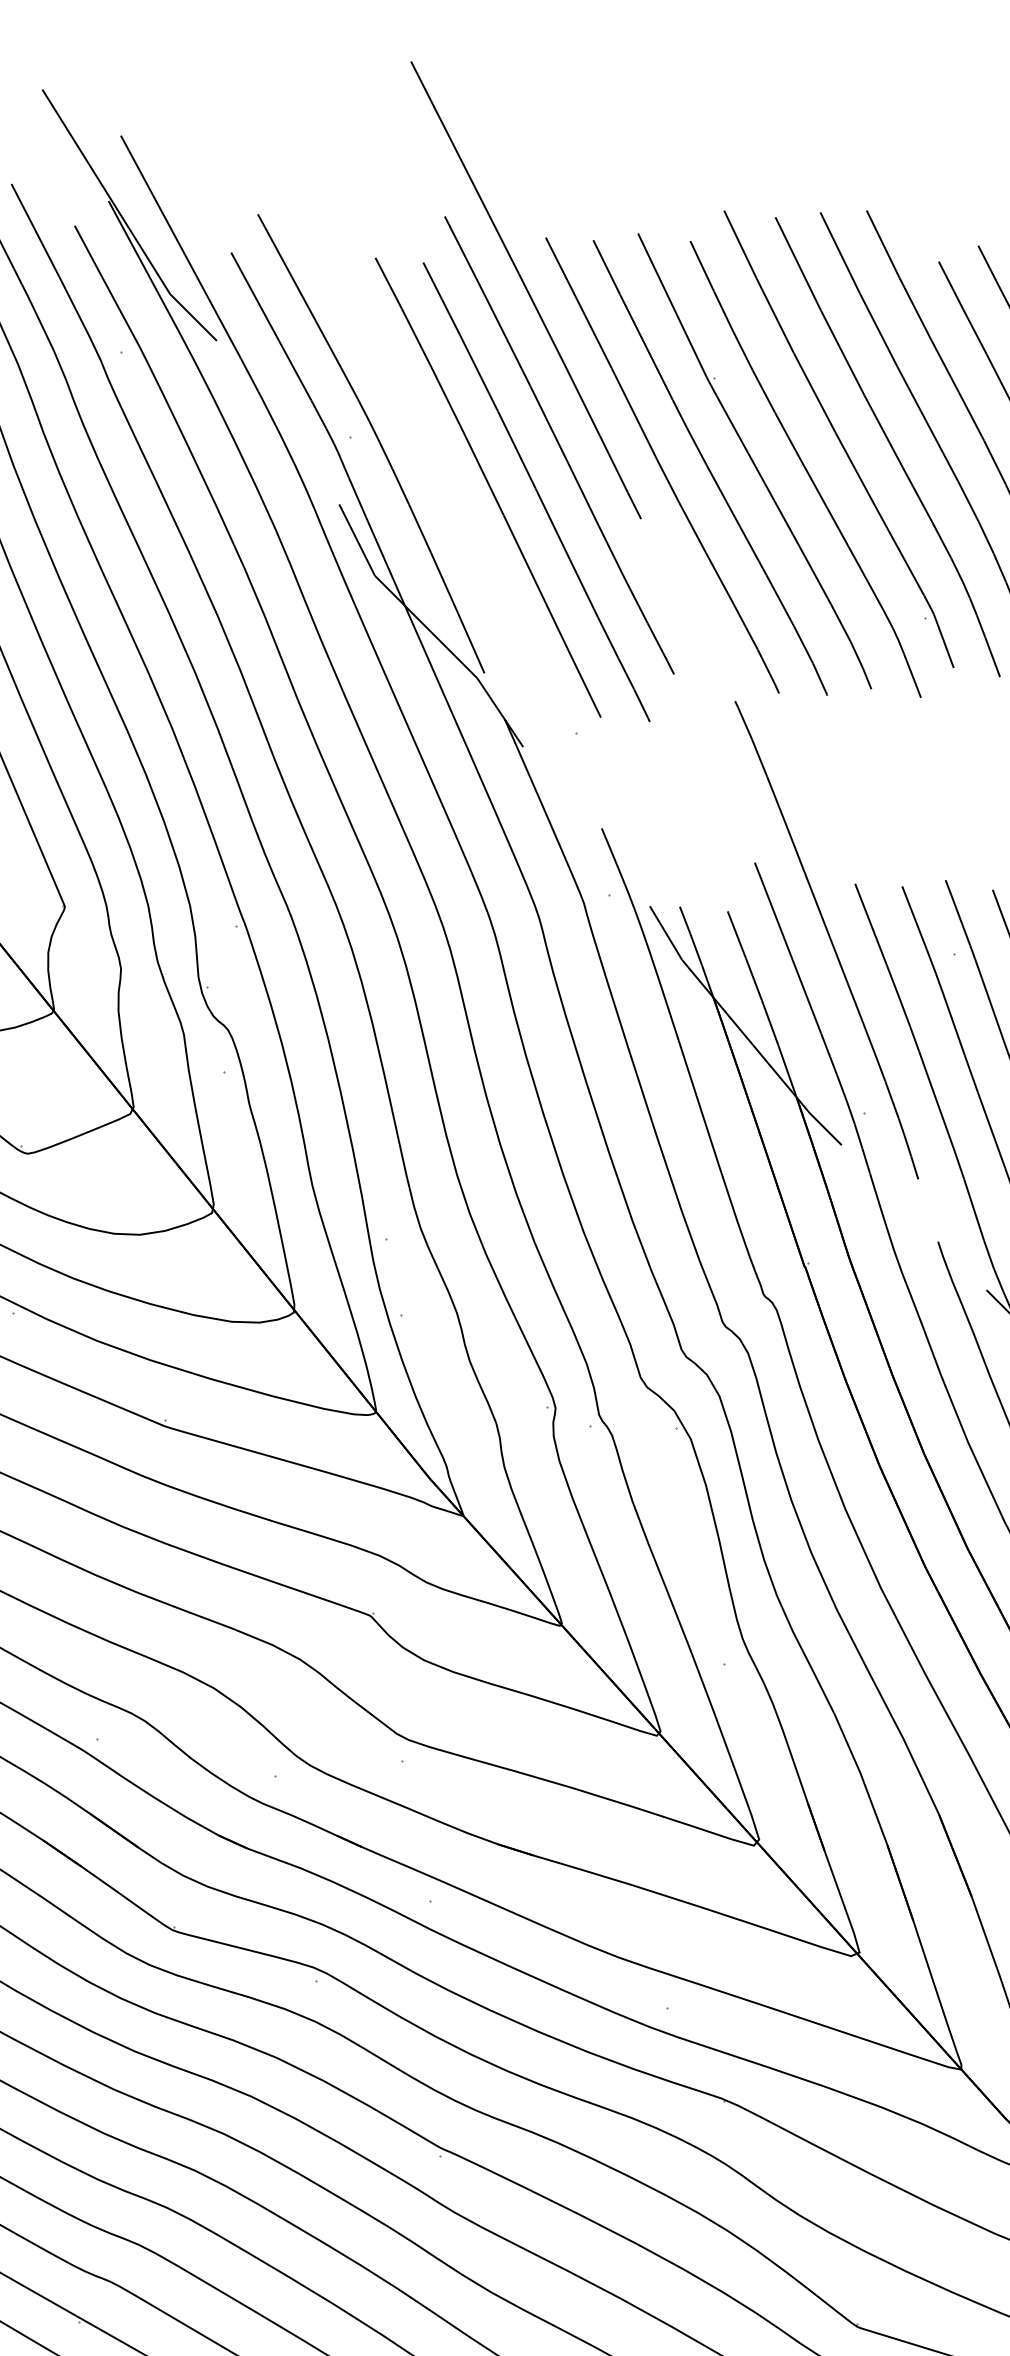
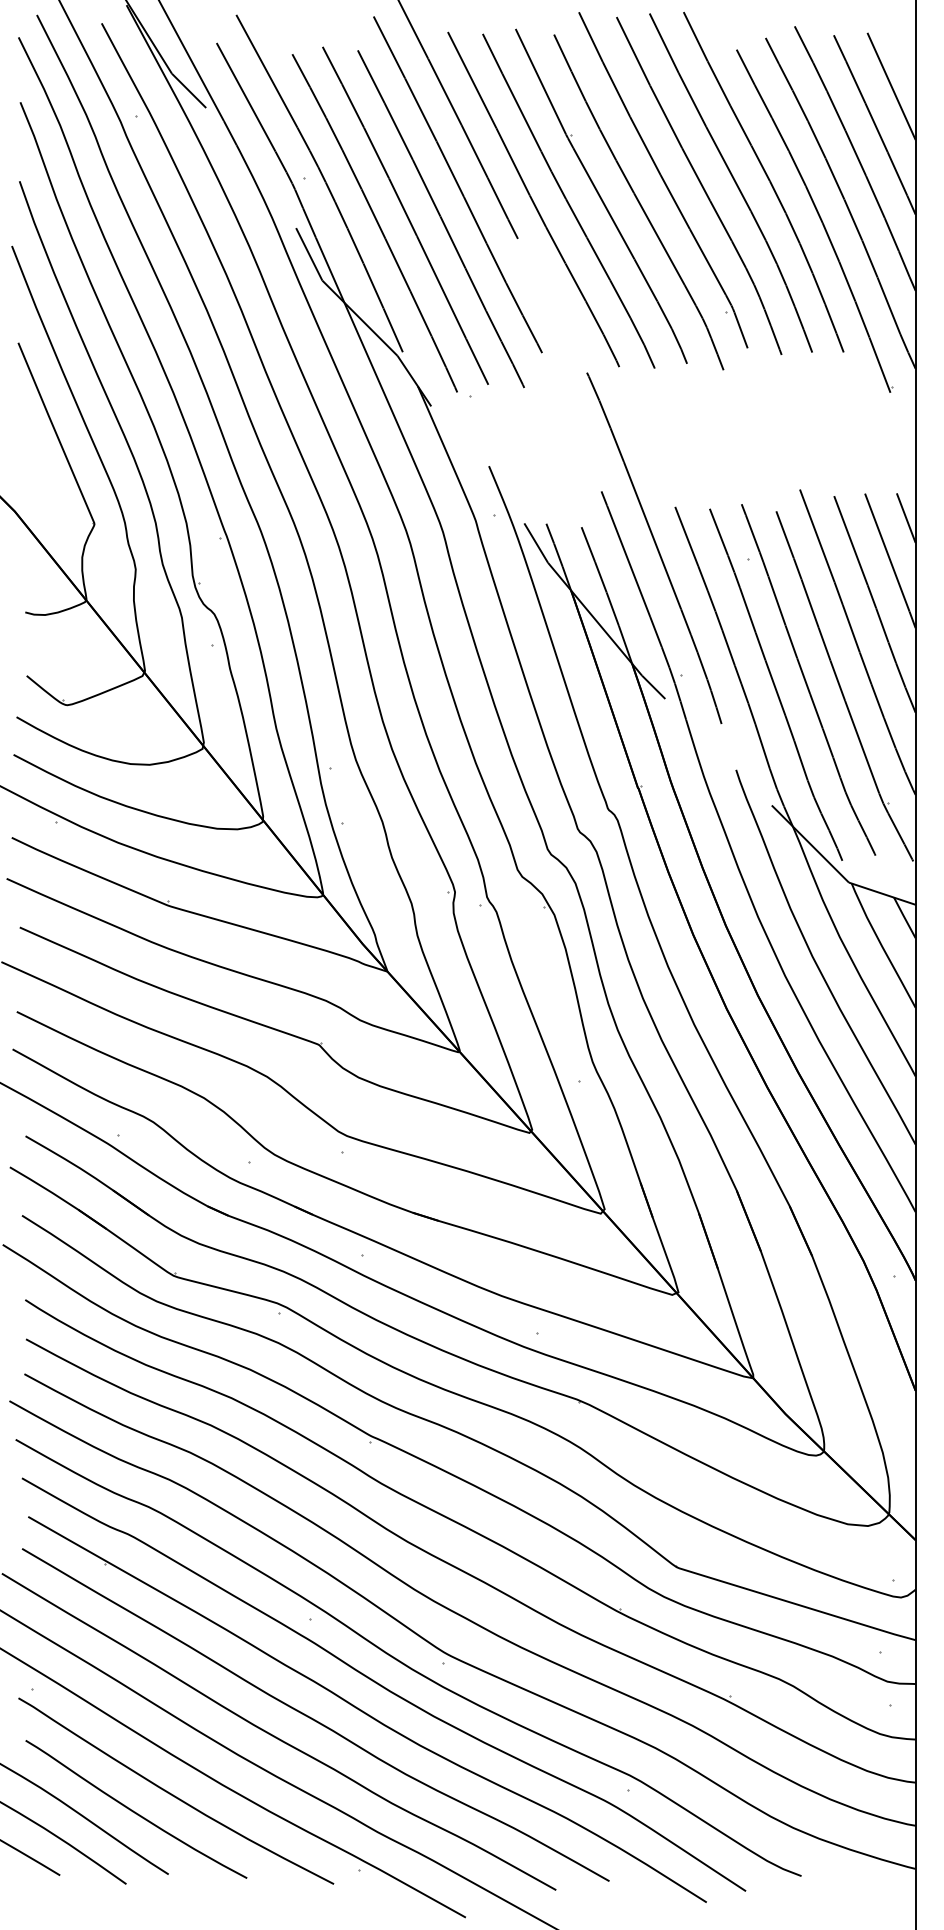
curve: (448, 496) -> (376, 222), added

